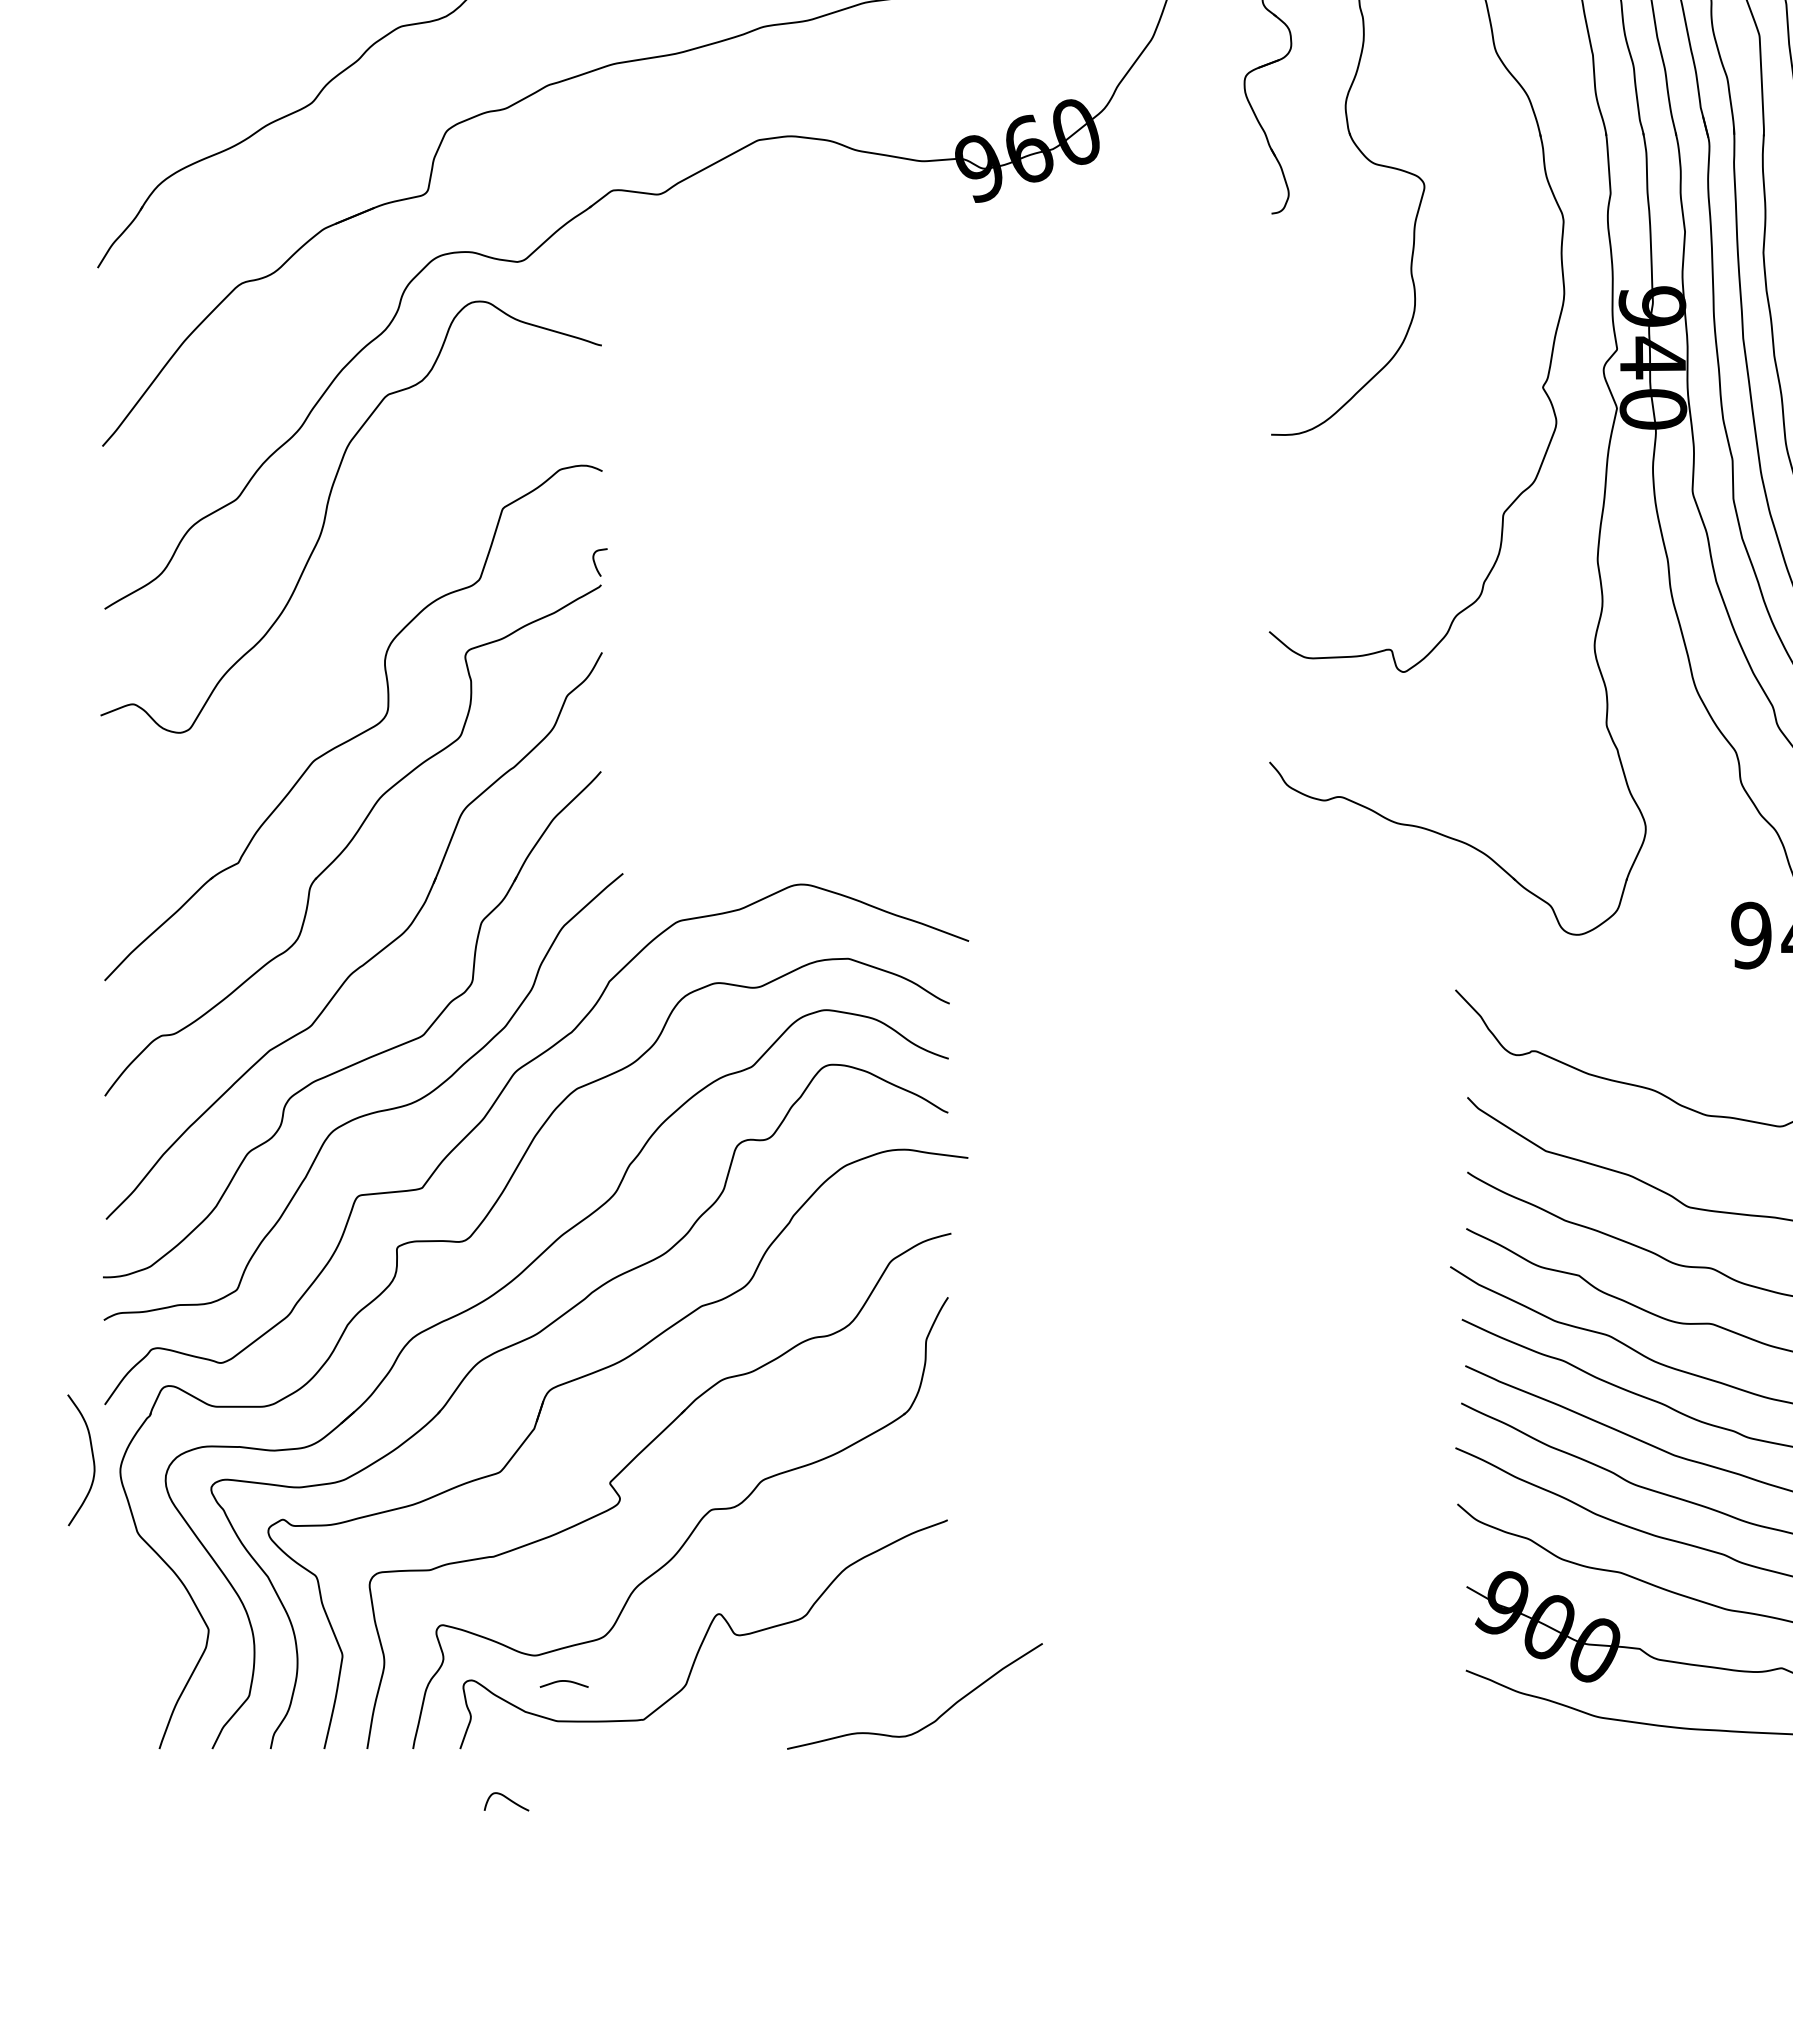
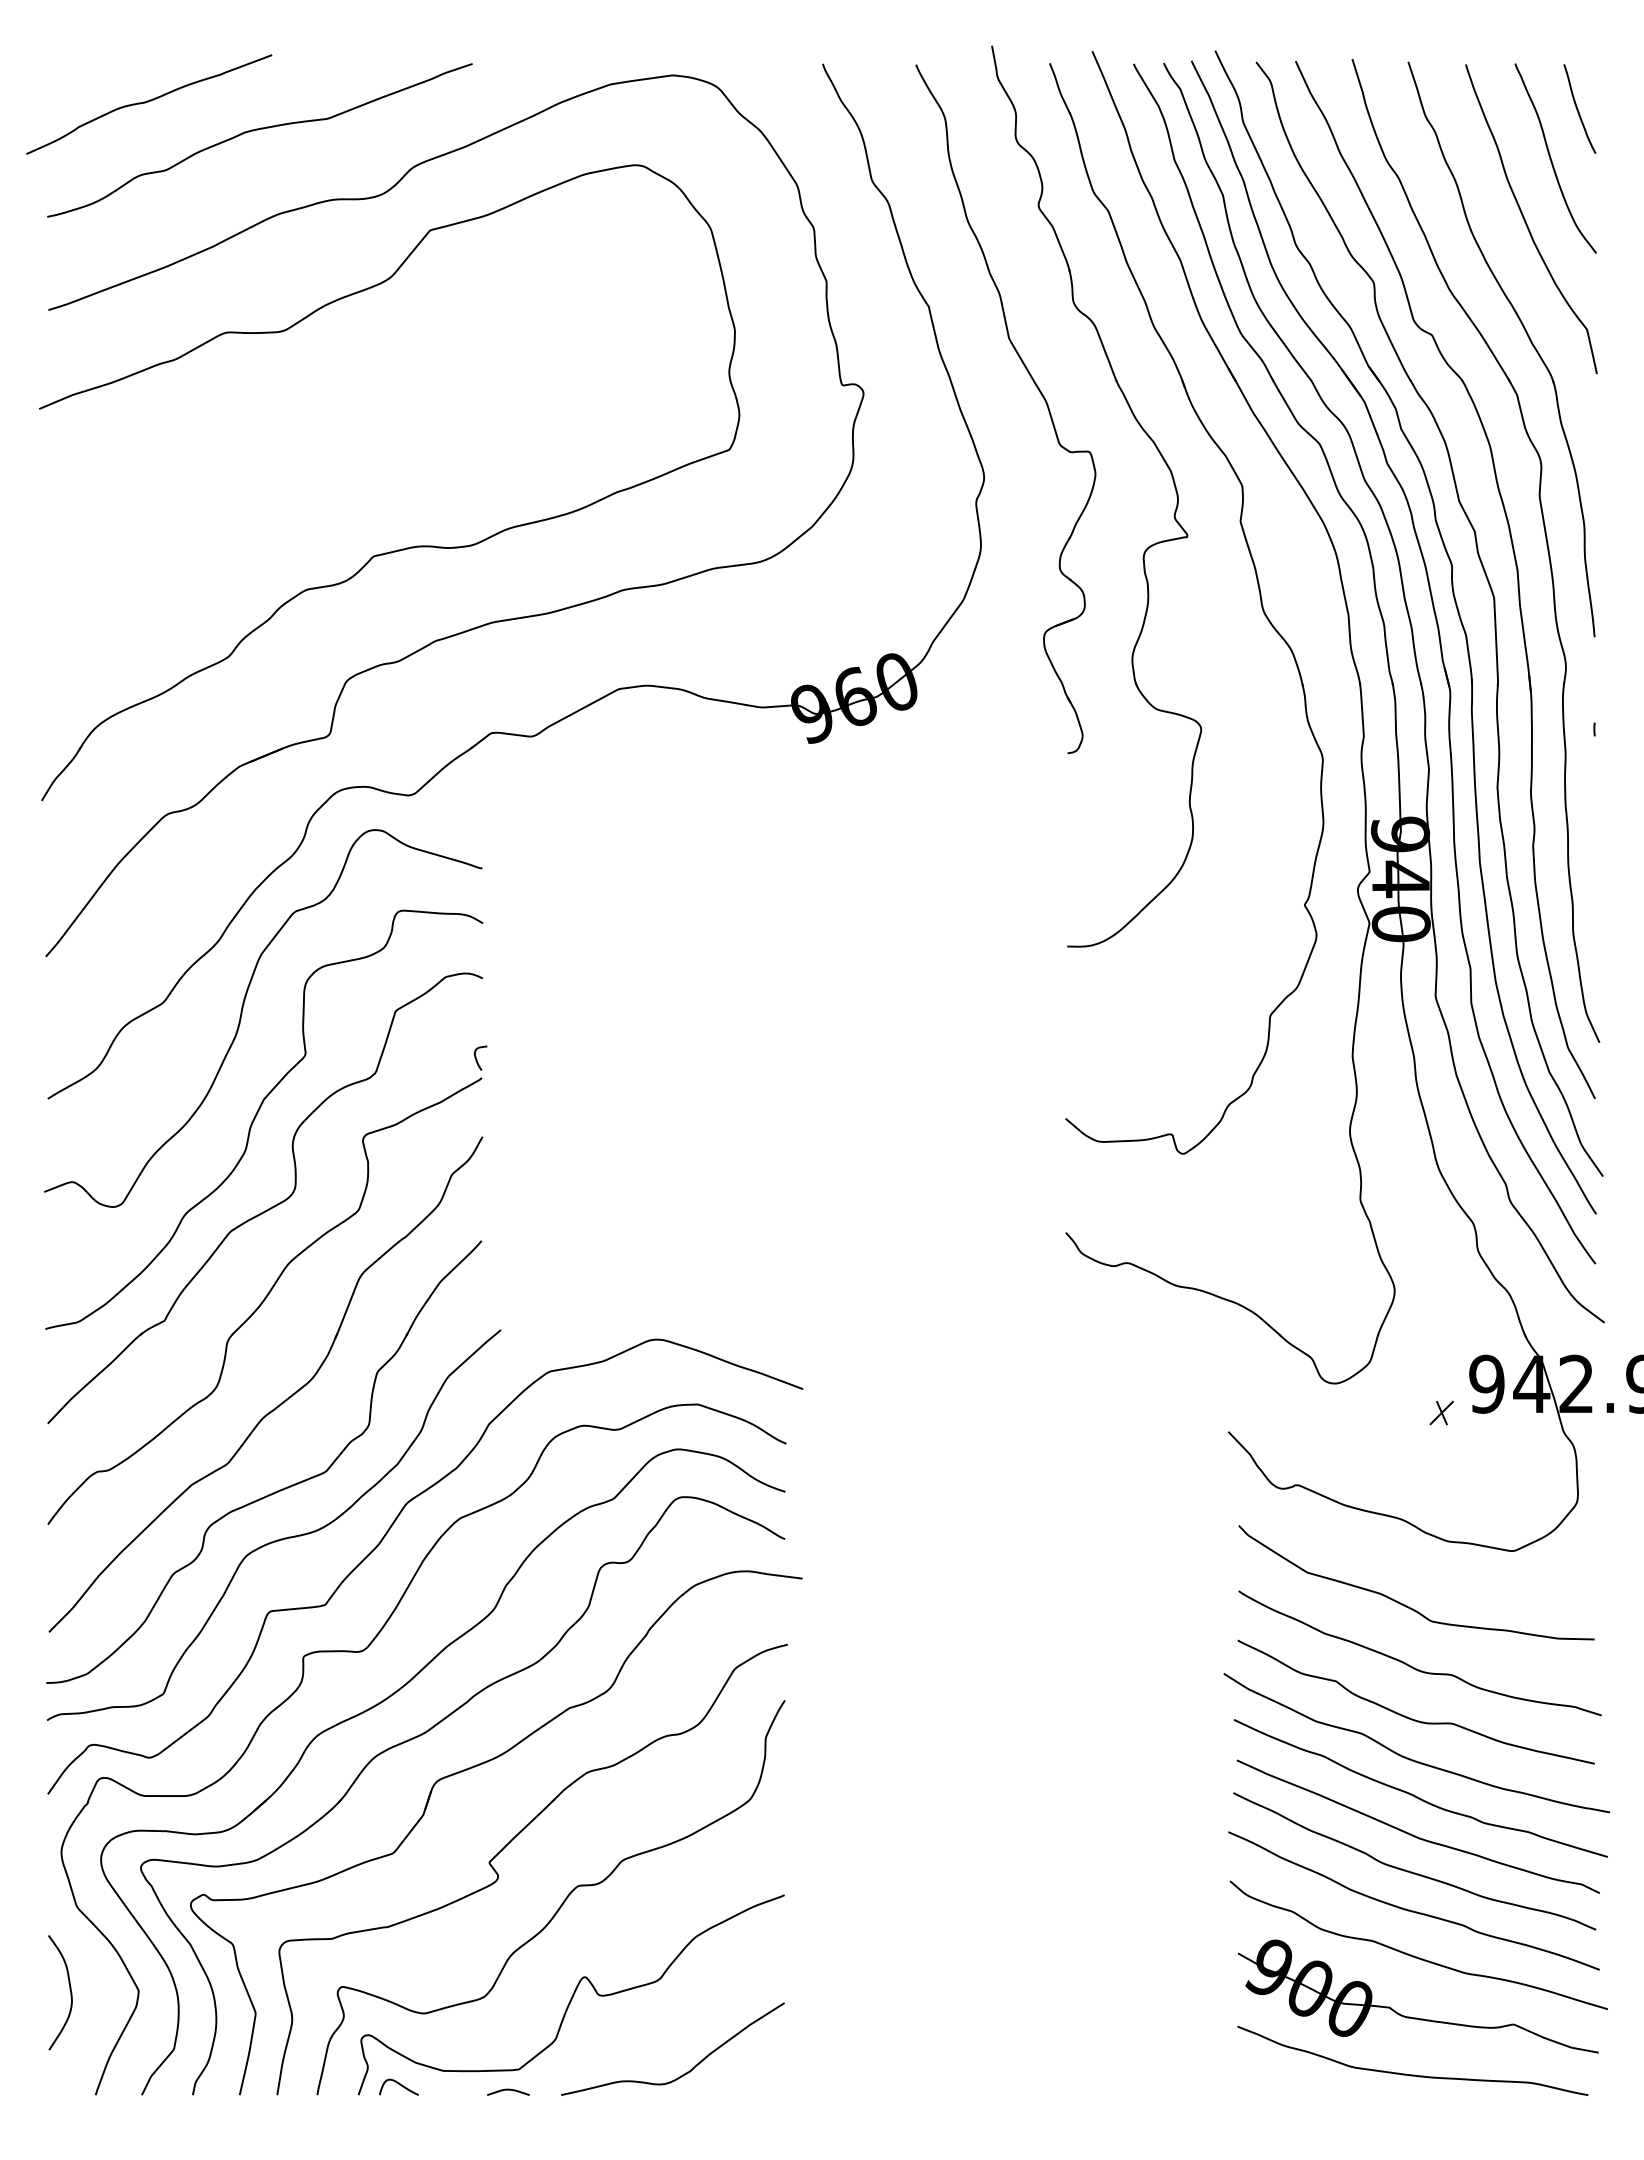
curve: (343, 629) -> (256, 1116), added
part: (1699, 967) -> (1441, 1412), added
curve: (91, 1456) -> (69, 1989), moved
curve: (564, 1681) -> (508, 2090), moved
curve: (931, 1721) -> (687, 2071), moved
curve: (507, 1799) -> (399, 2085), moved

